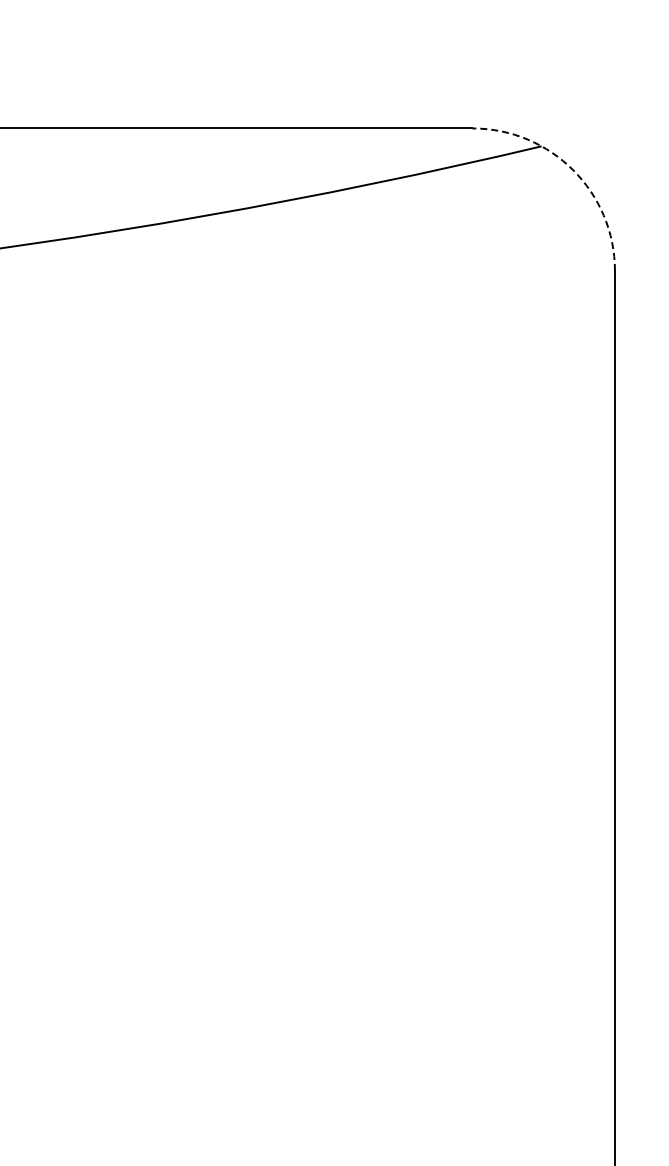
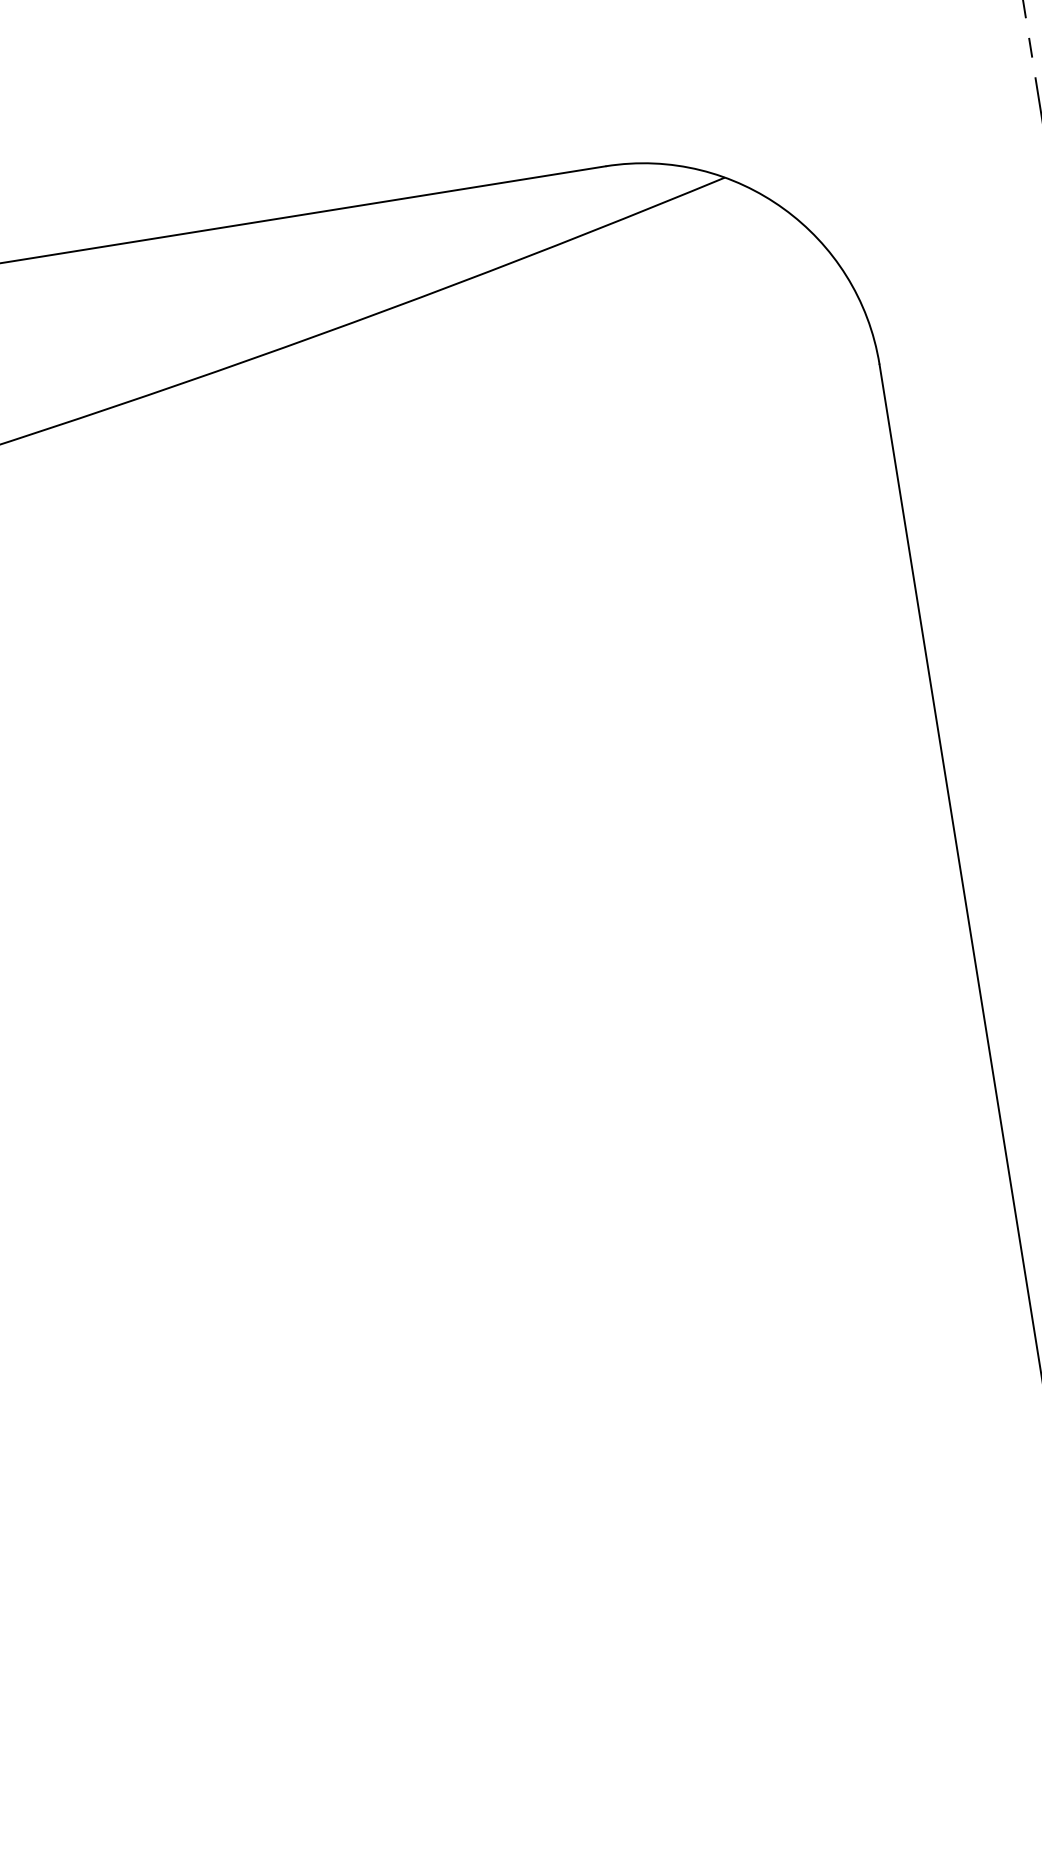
arc: (573, 170) -> (784, 209), dashed -> solid

